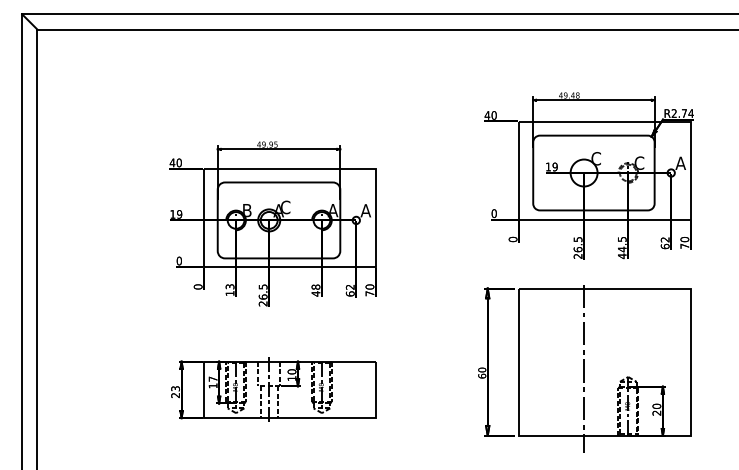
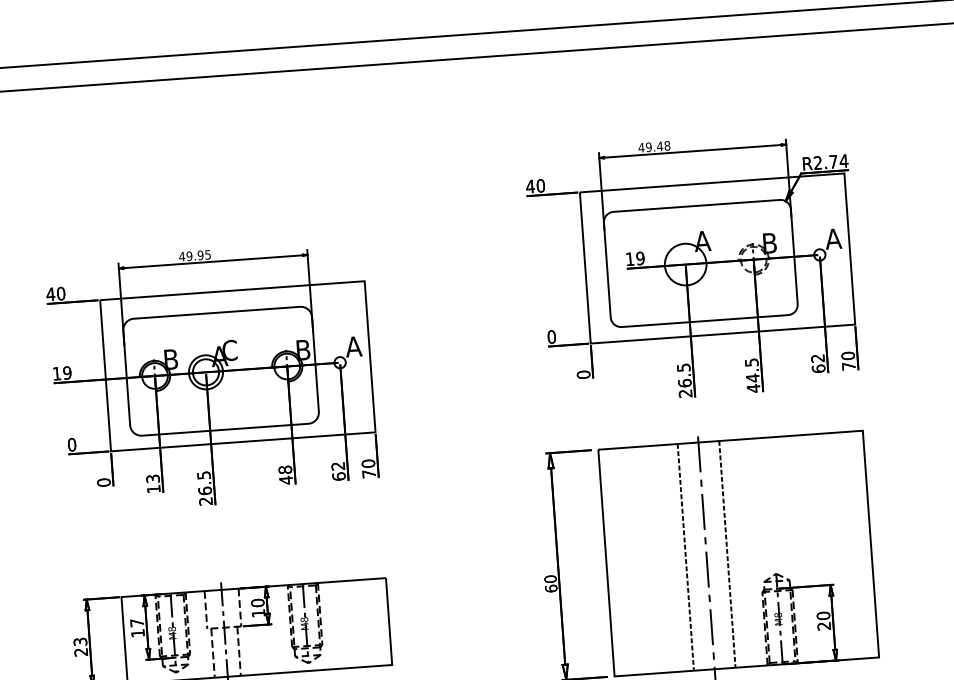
text: (595, 158) -> (701, 240), C -> A
text: (639, 162) -> (769, 242), C -> B
text: (332, 210) -> (302, 350), A -> B
line: (570, 361) -> (685, 556), added
line: (597, 361) -> (727, 553), added

